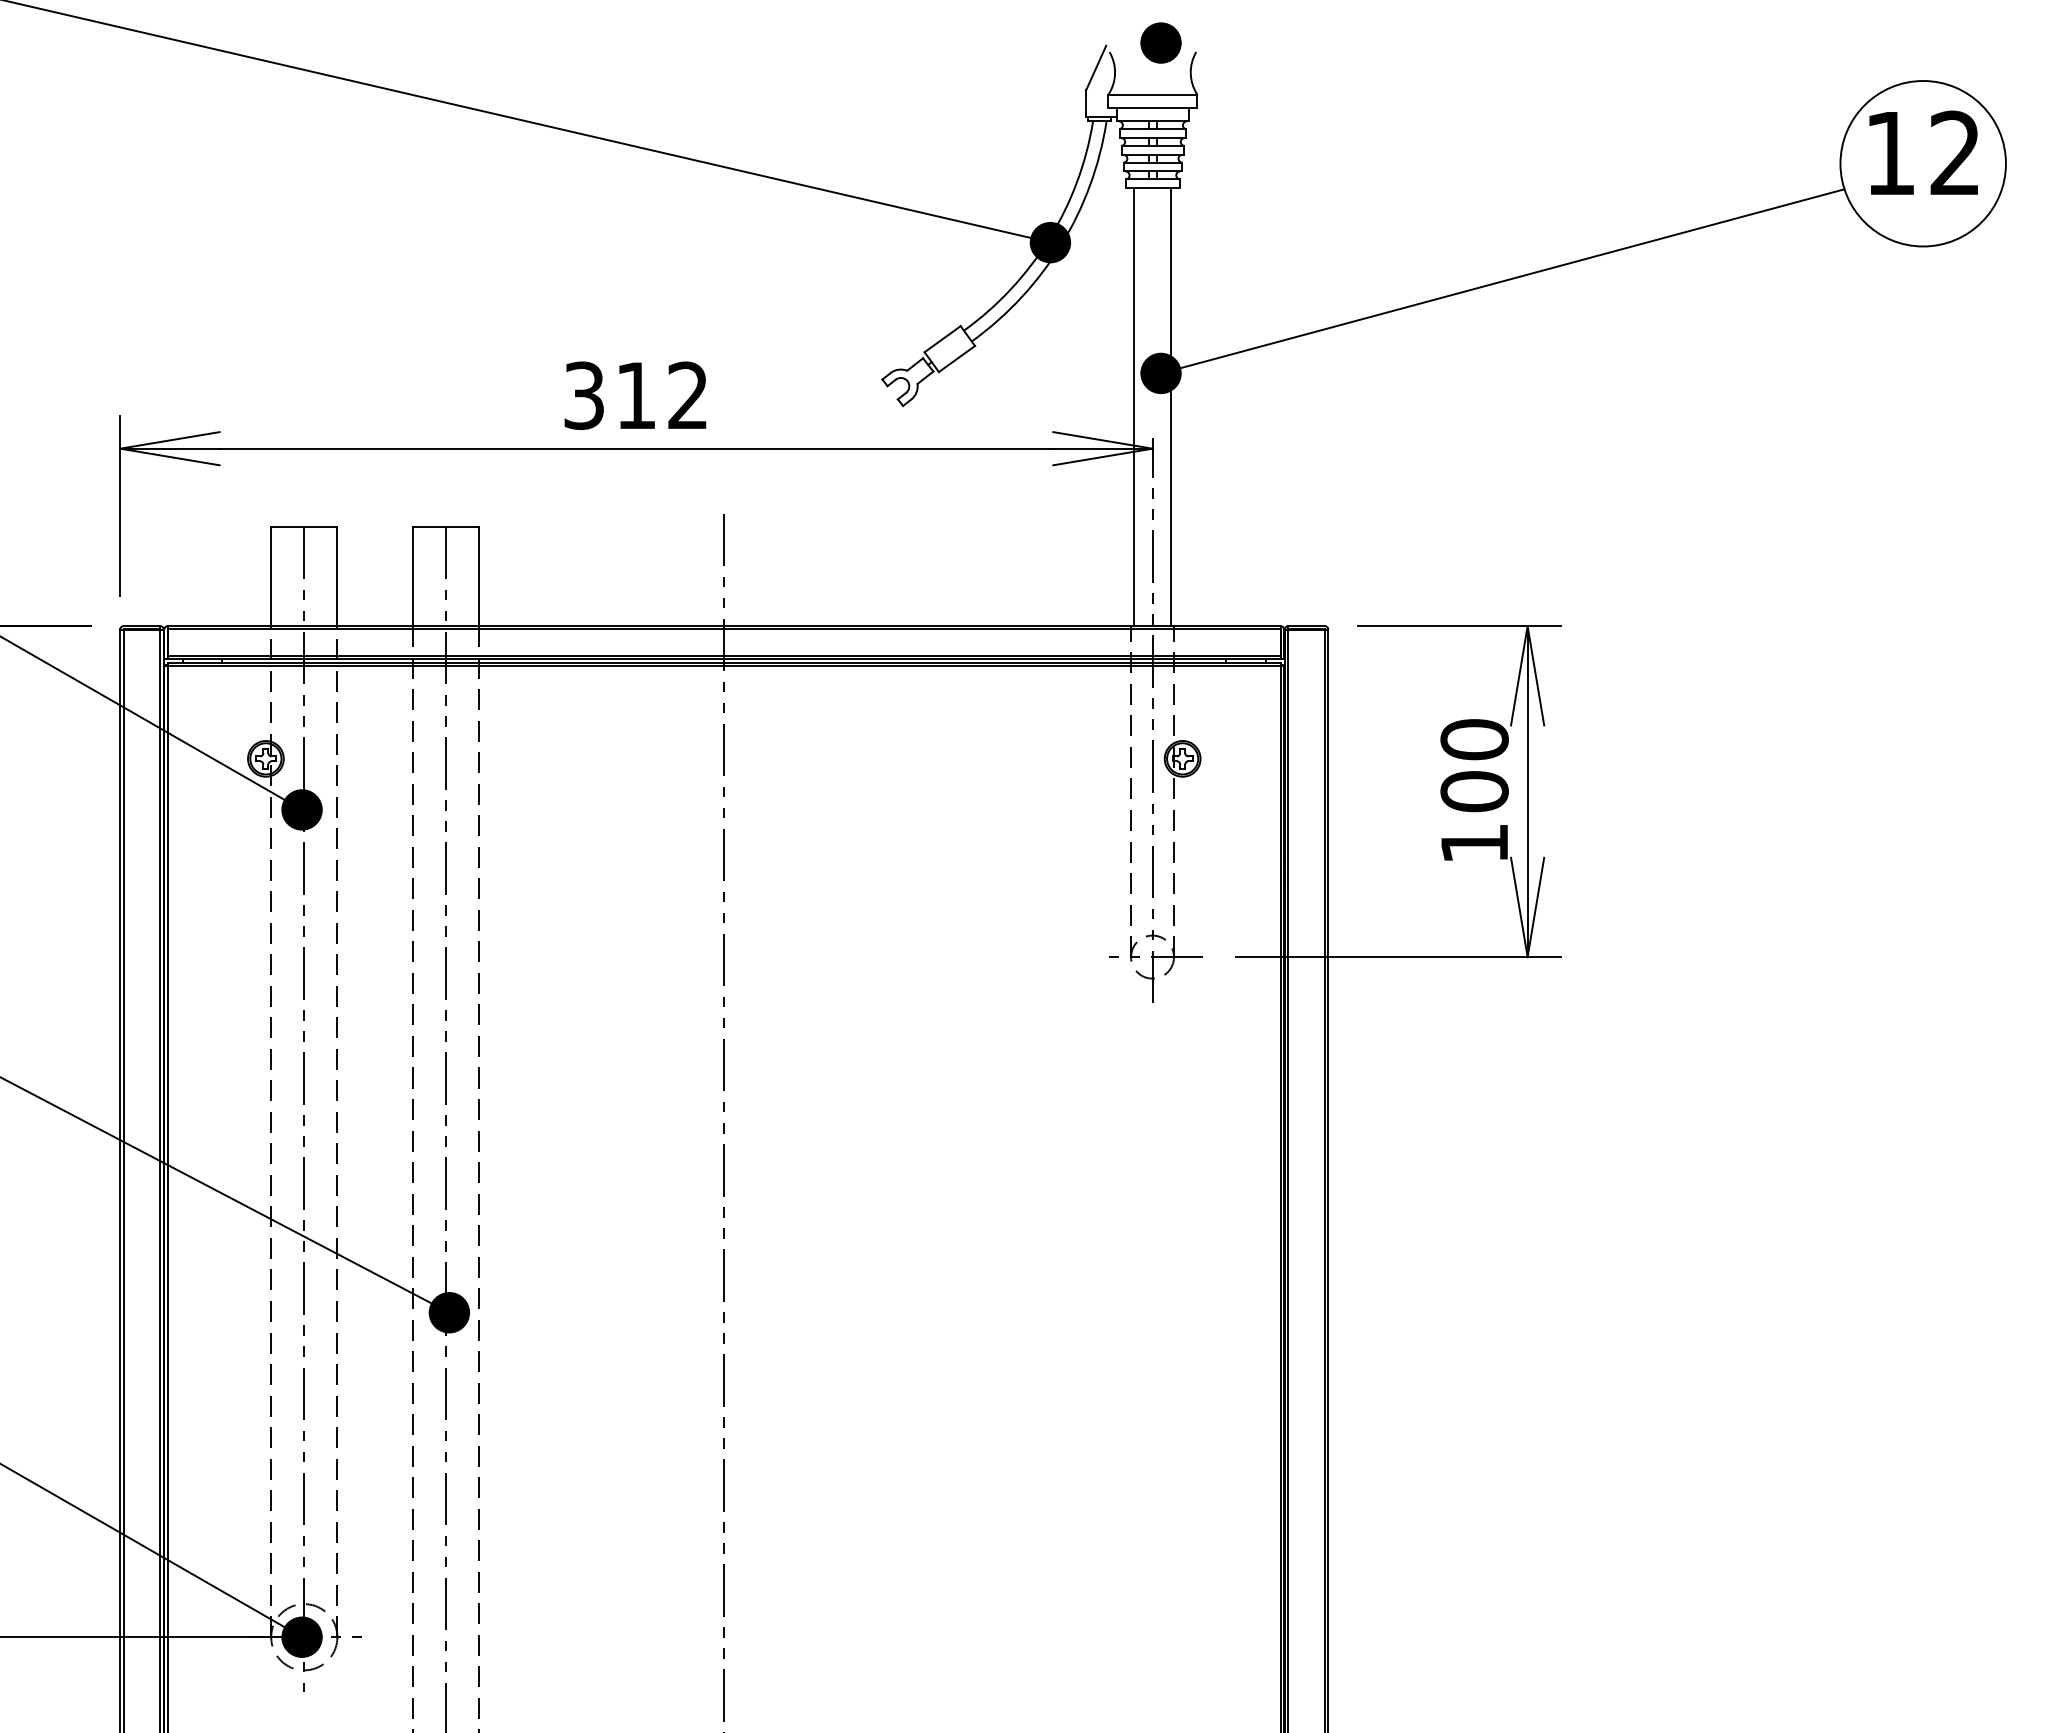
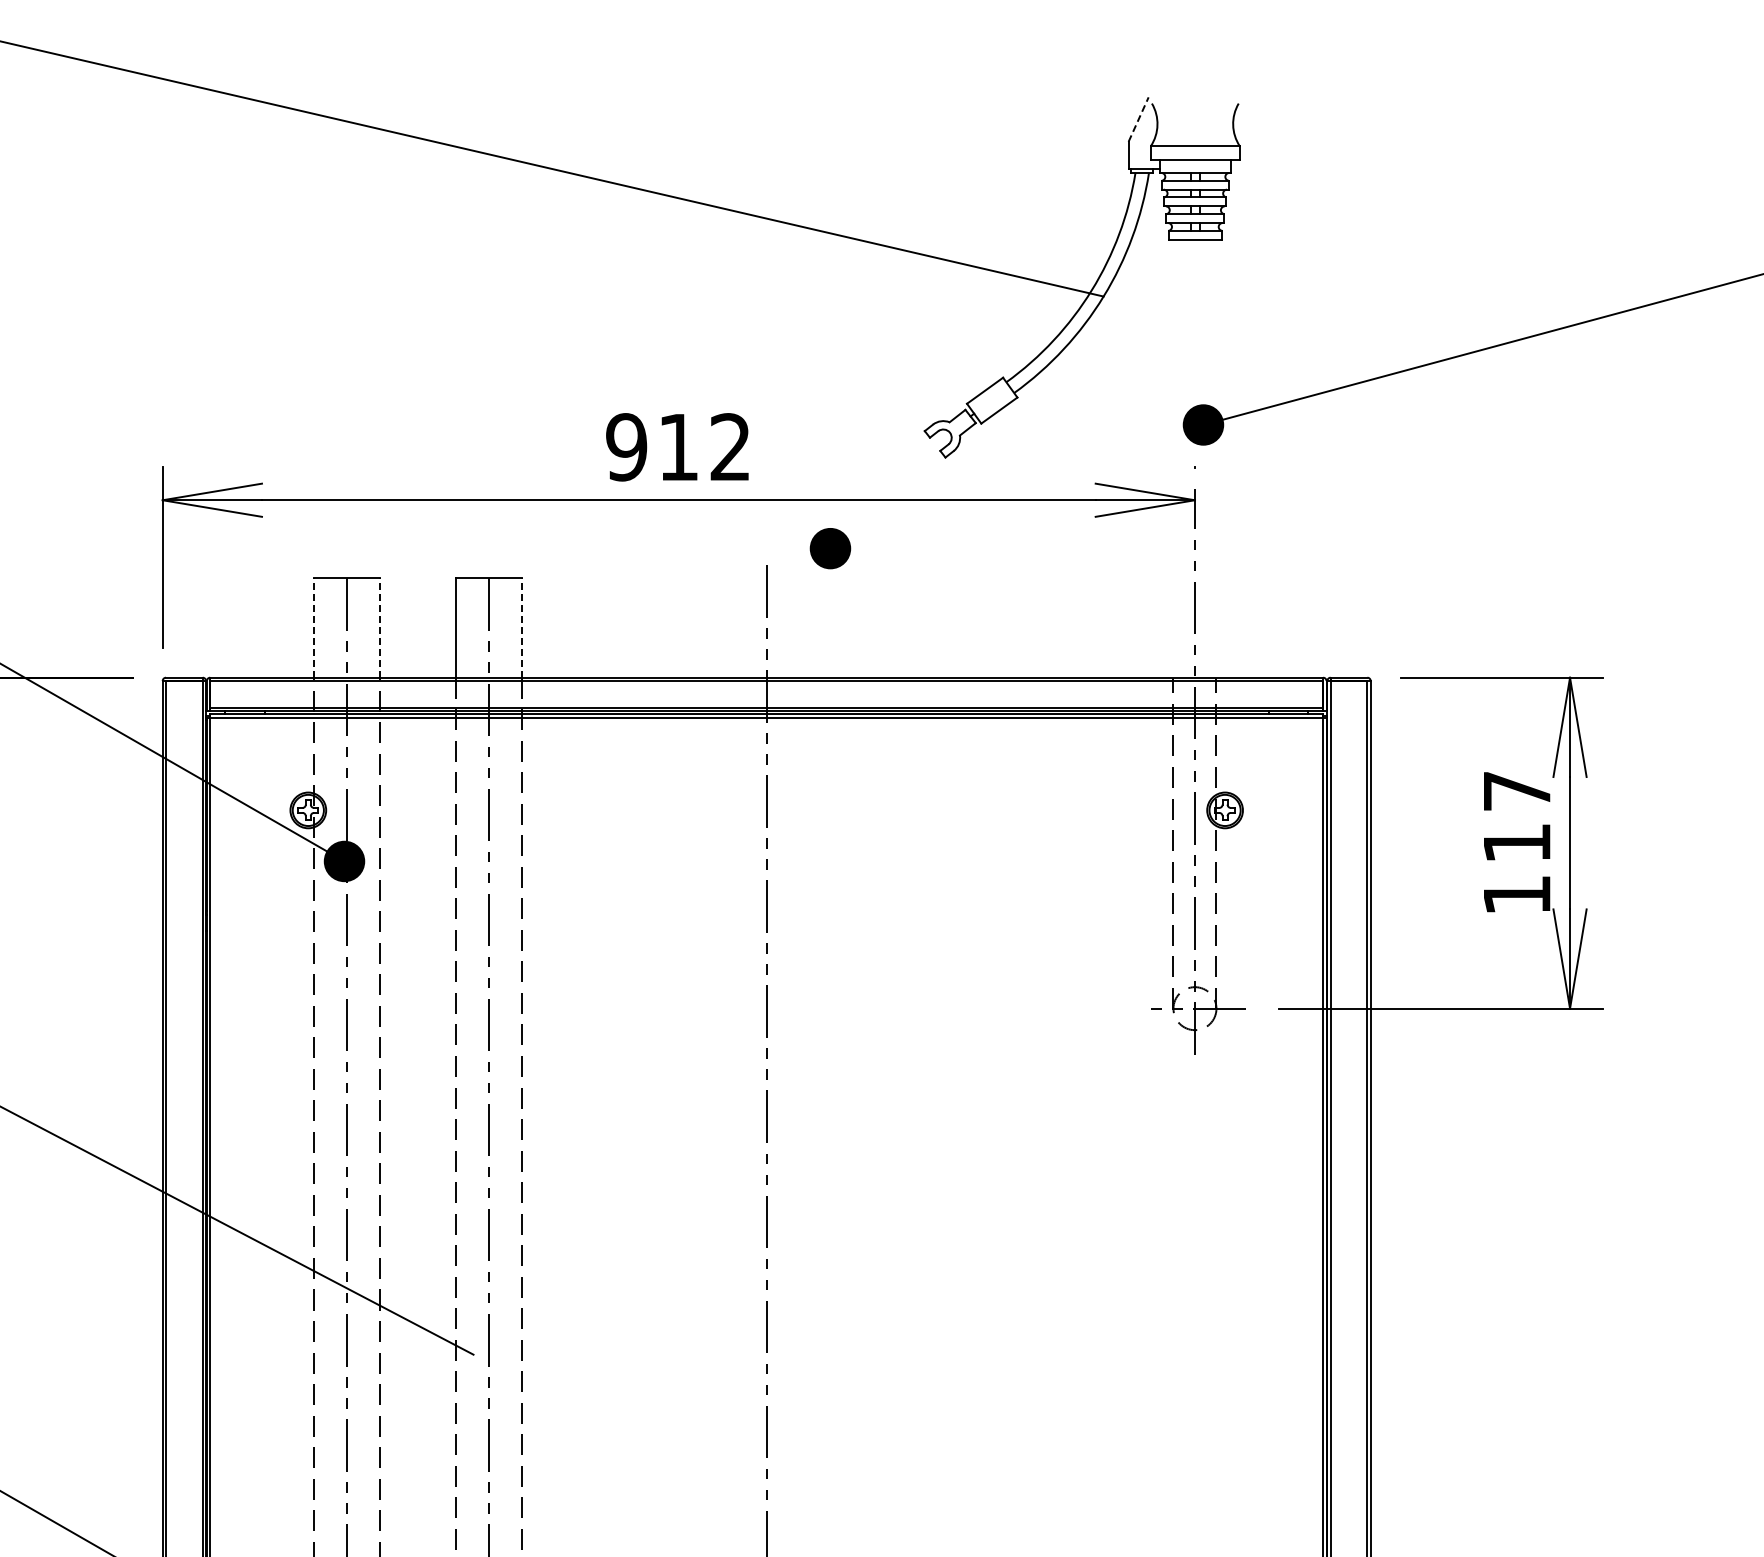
part: (1160, 42) -> (829, 548), moved
line: (1096, 67) -> (1138, 119), solid -> dashed
fill: (1050, 242) -> (1092, 294), removed
text: (583, 395) -> (625, 447), 312 -> 912
line: (1134, 407) -> (1176, 459), removed
line: (1171, 407) -> (1213, 459), removed
line: (271, 576) -> (313, 628), solid -> dashed
line: (337, 576) -> (379, 628), solid -> dashed
line: (479, 576) -> (521, 628), solid -> dashed
text: (1474, 765) -> (1516, 817), 100 -> 117
fill: (449, 1312) -> (491, 1364), removed

